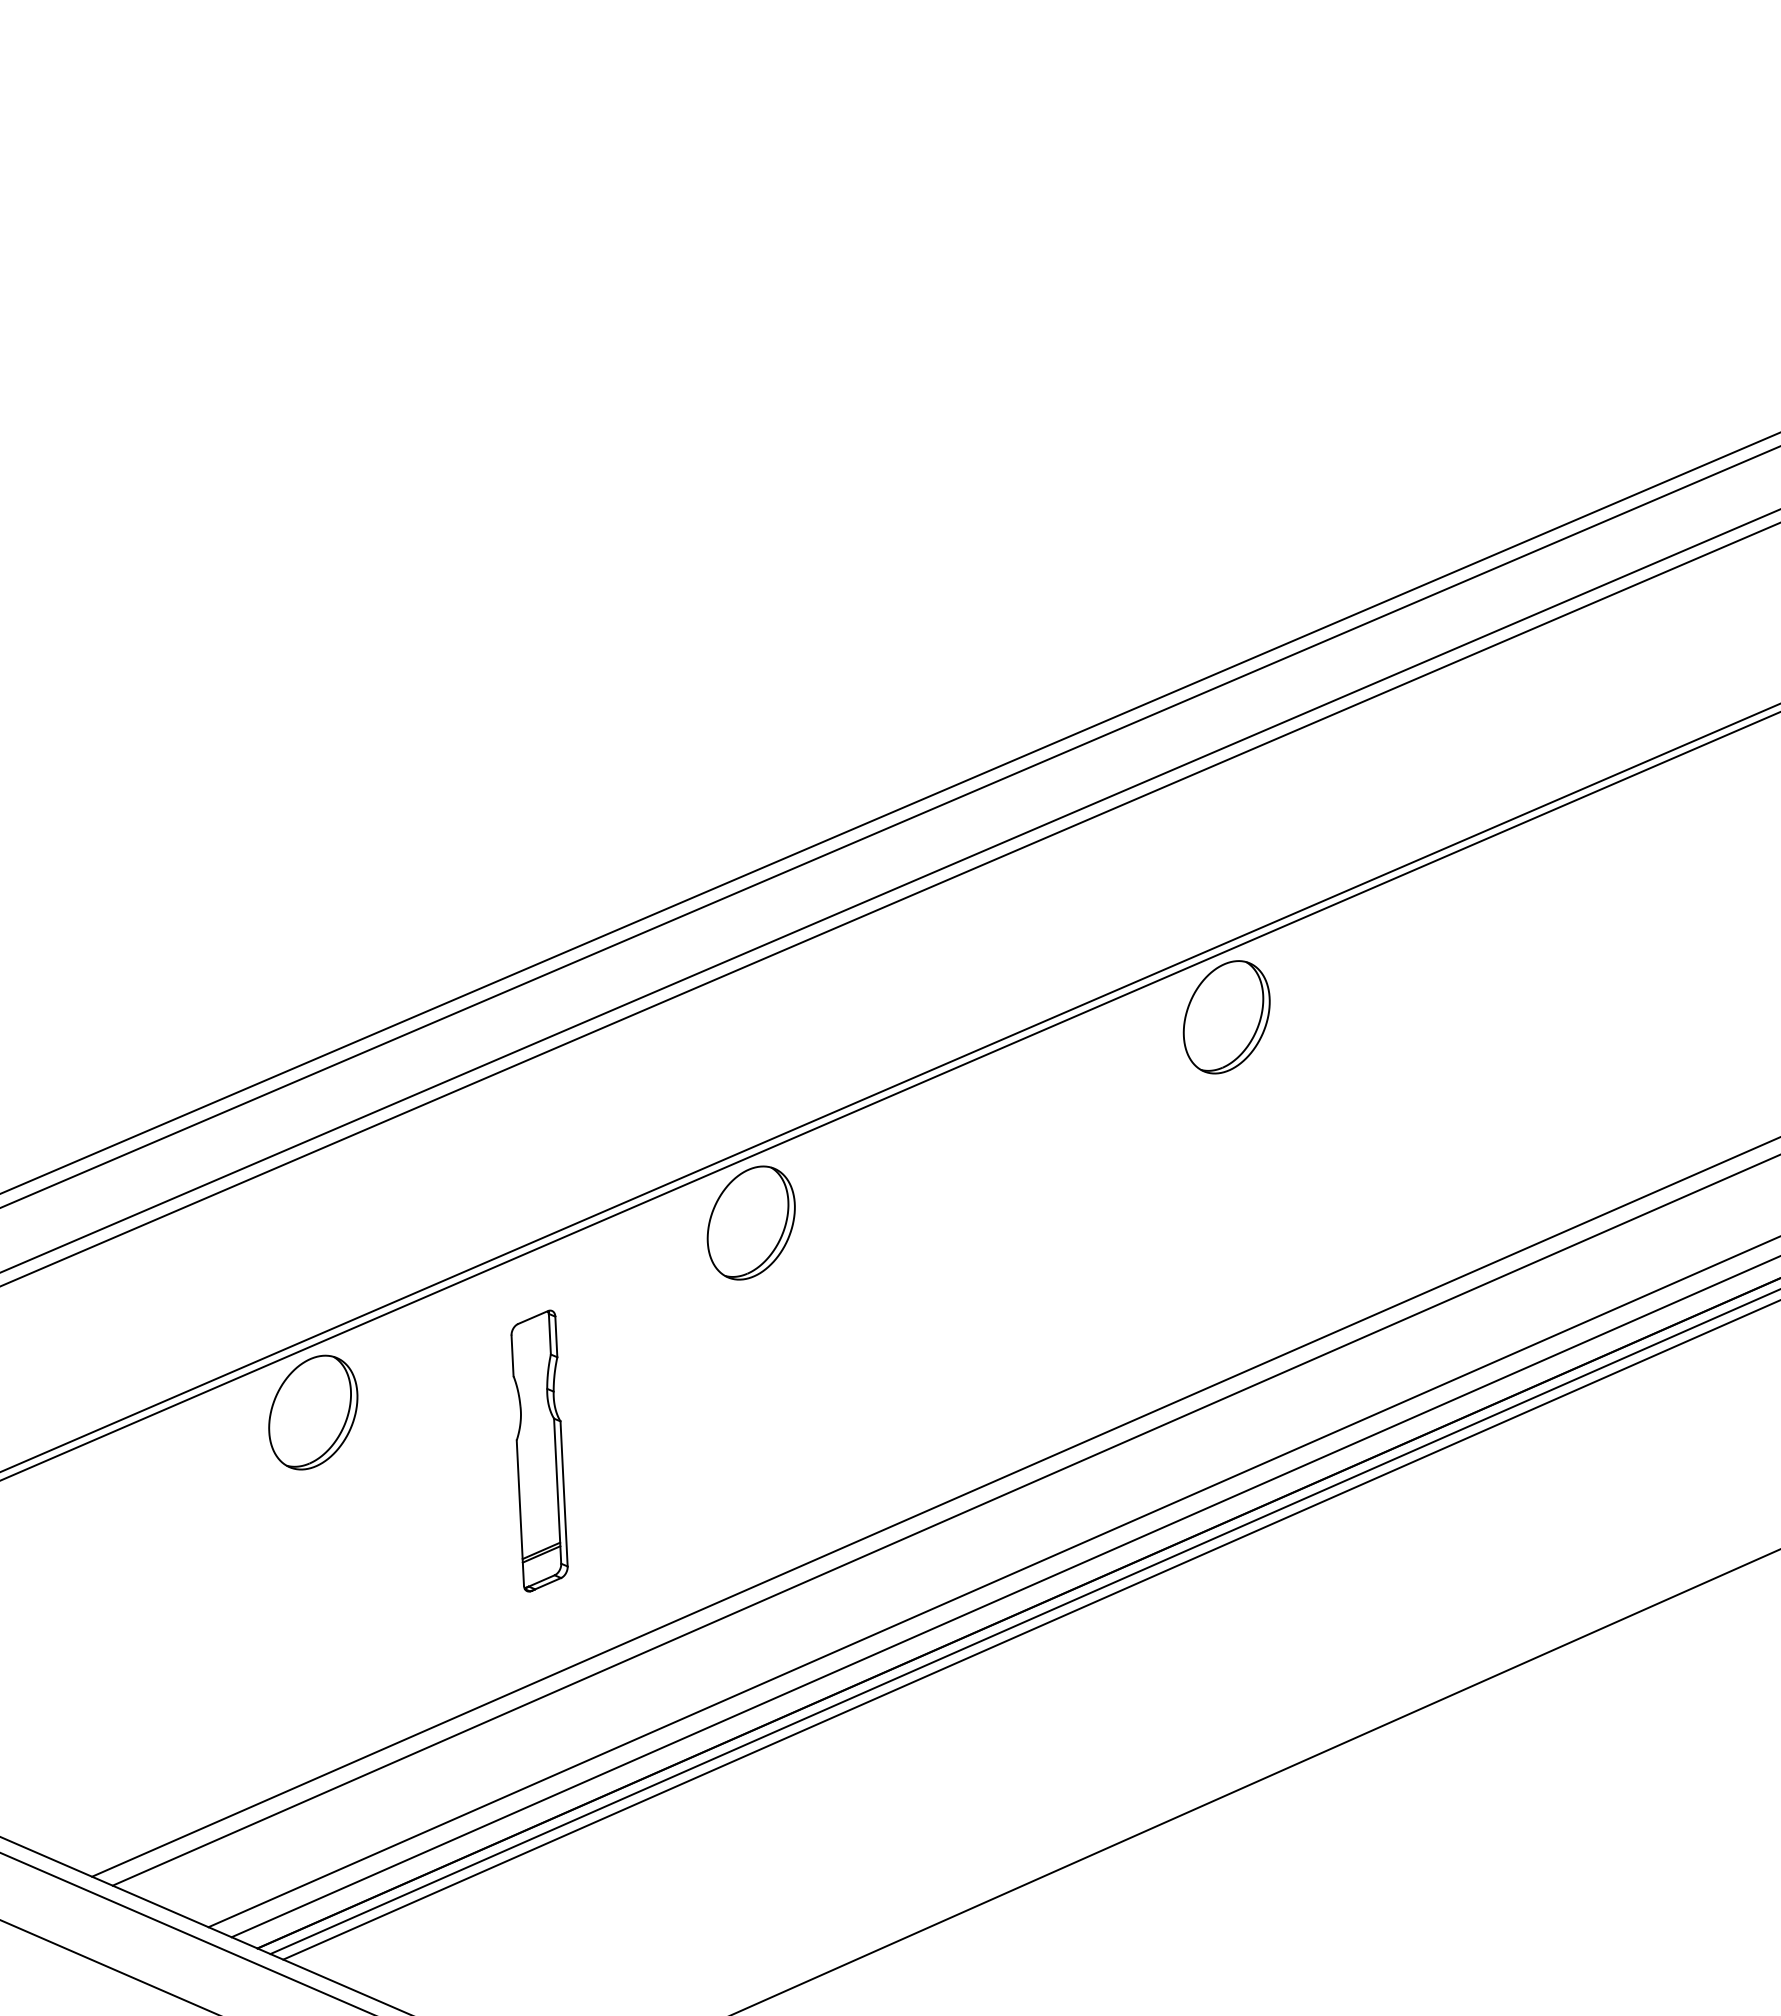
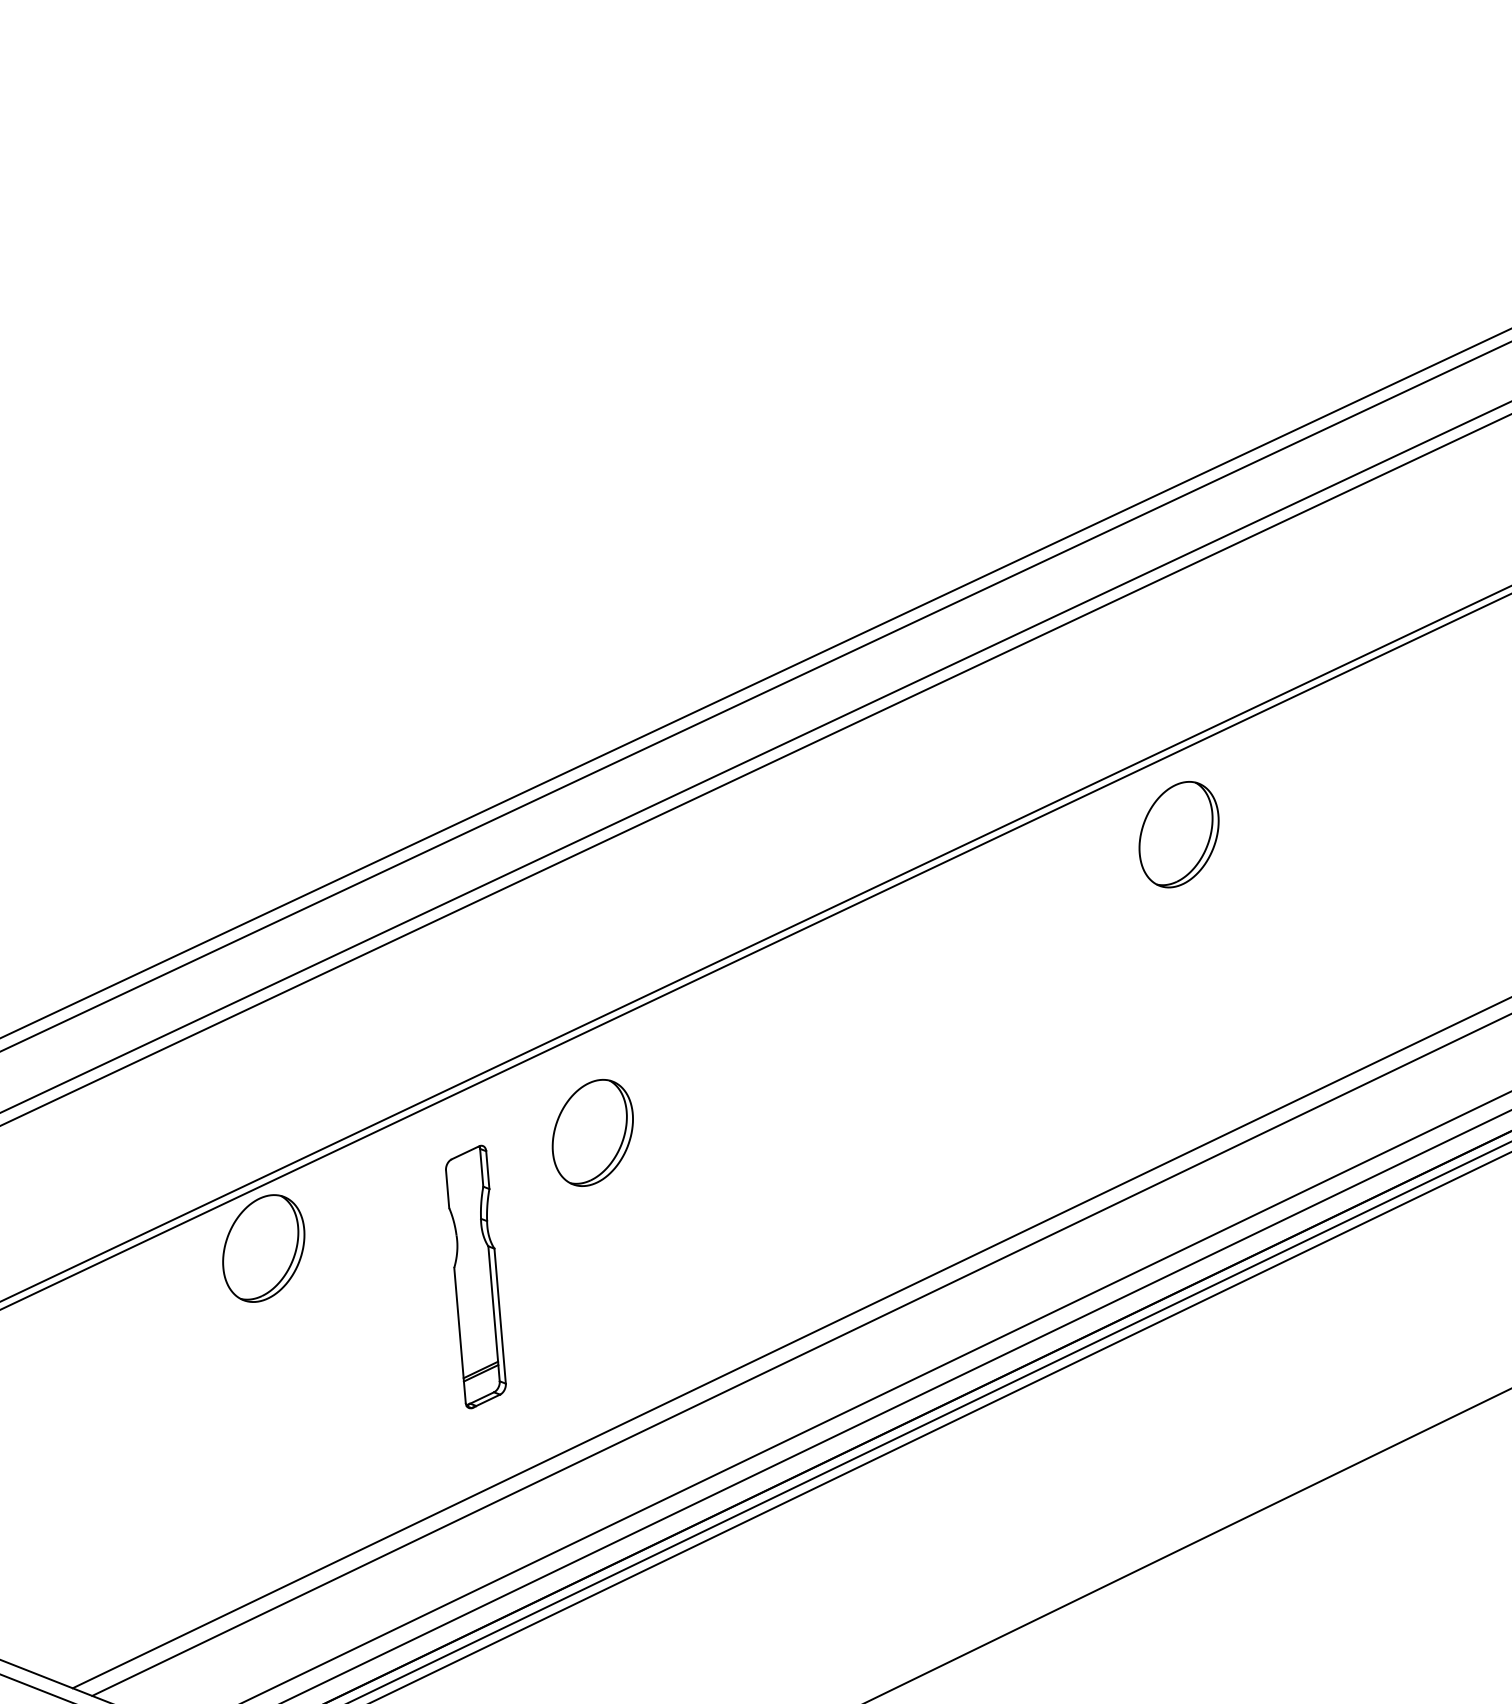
part: (1226, 1017) -> (1178, 834), moved
part: (750, 1222) -> (592, 1132), moved

